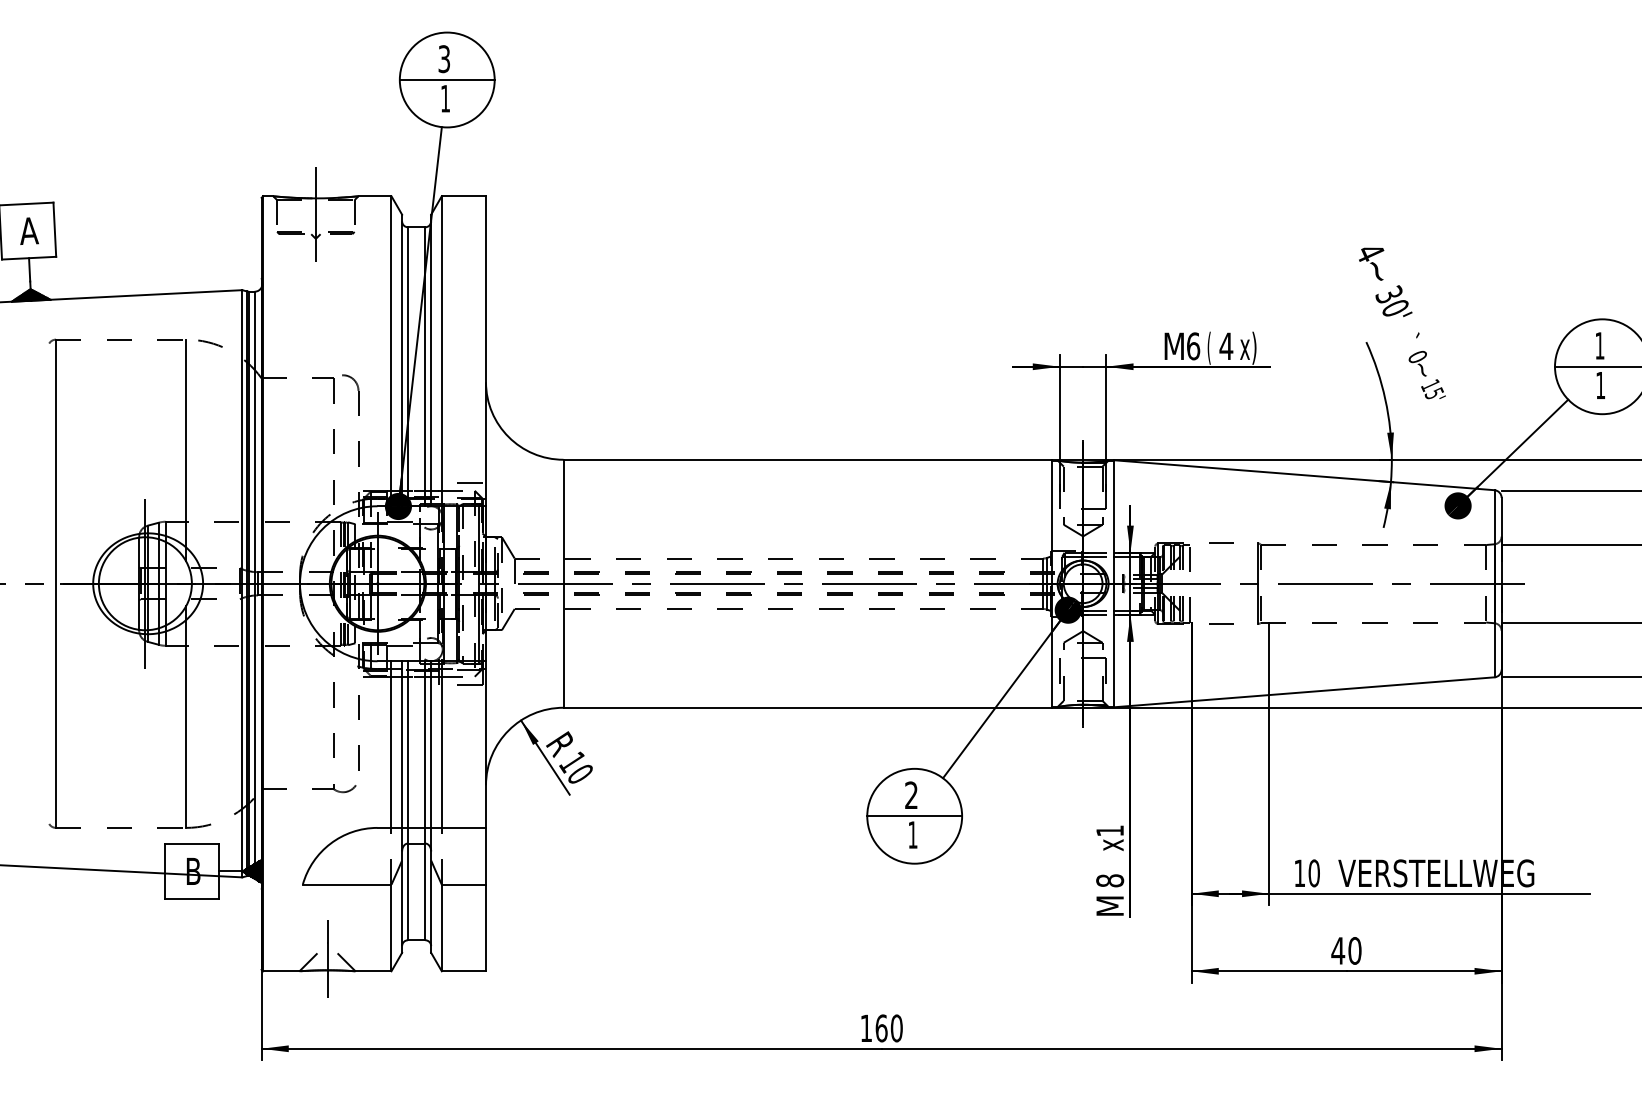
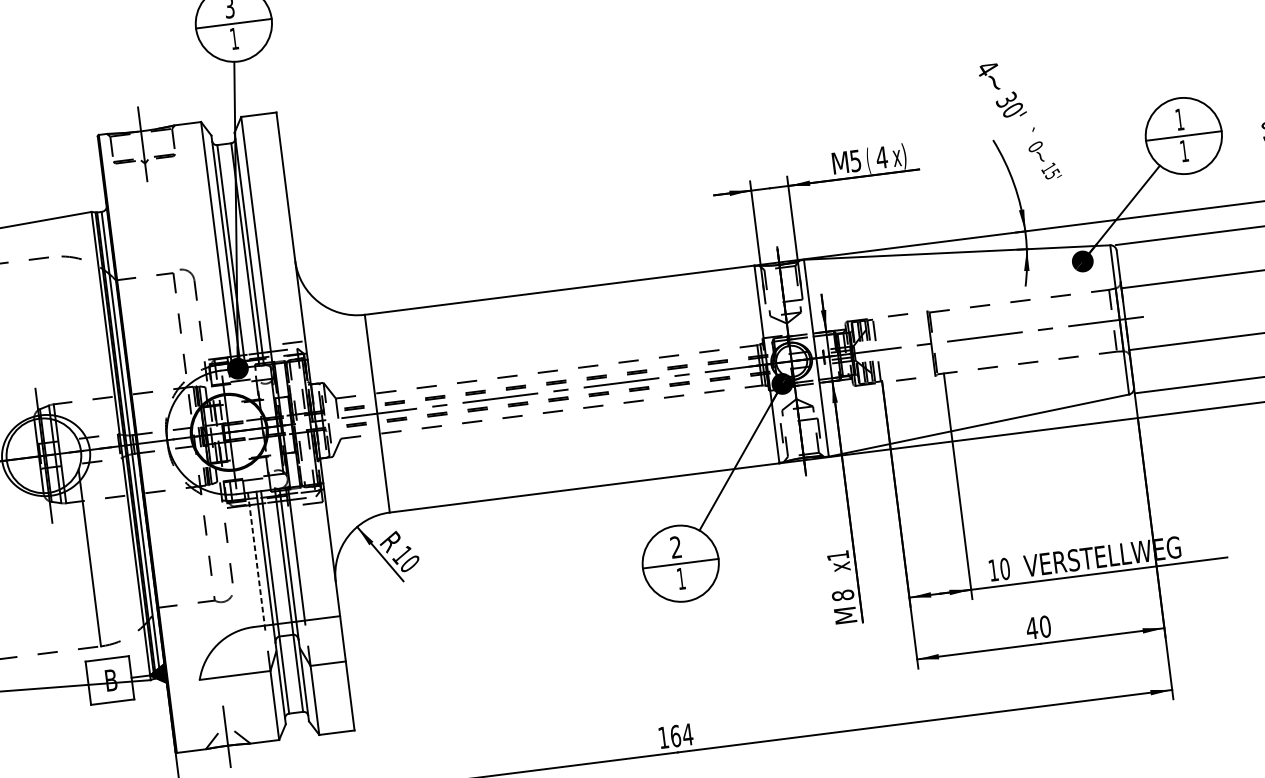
text: (1193, 346) -> (855, 161), 6 -> 5
line: (186, 450) -> (63, 345), removed
line: (391, 745) -> (256, 559), solid -> dashed
text: (896, 1028) -> (687, 734), 160 -> 164

